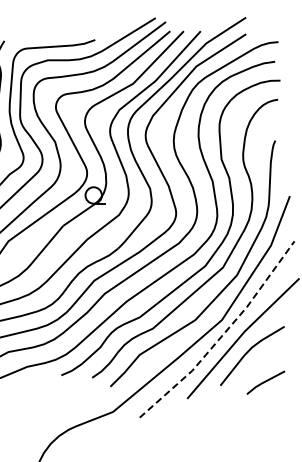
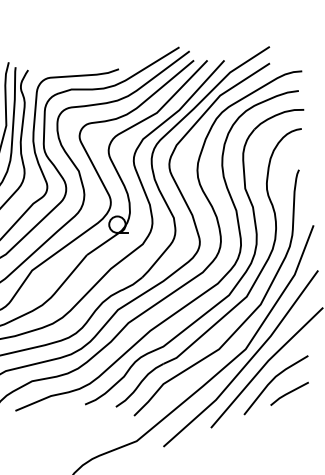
line: (222, 334) -> (246, 363), dashed -> solid
line: (265, 382) -> (289, 393), moved

